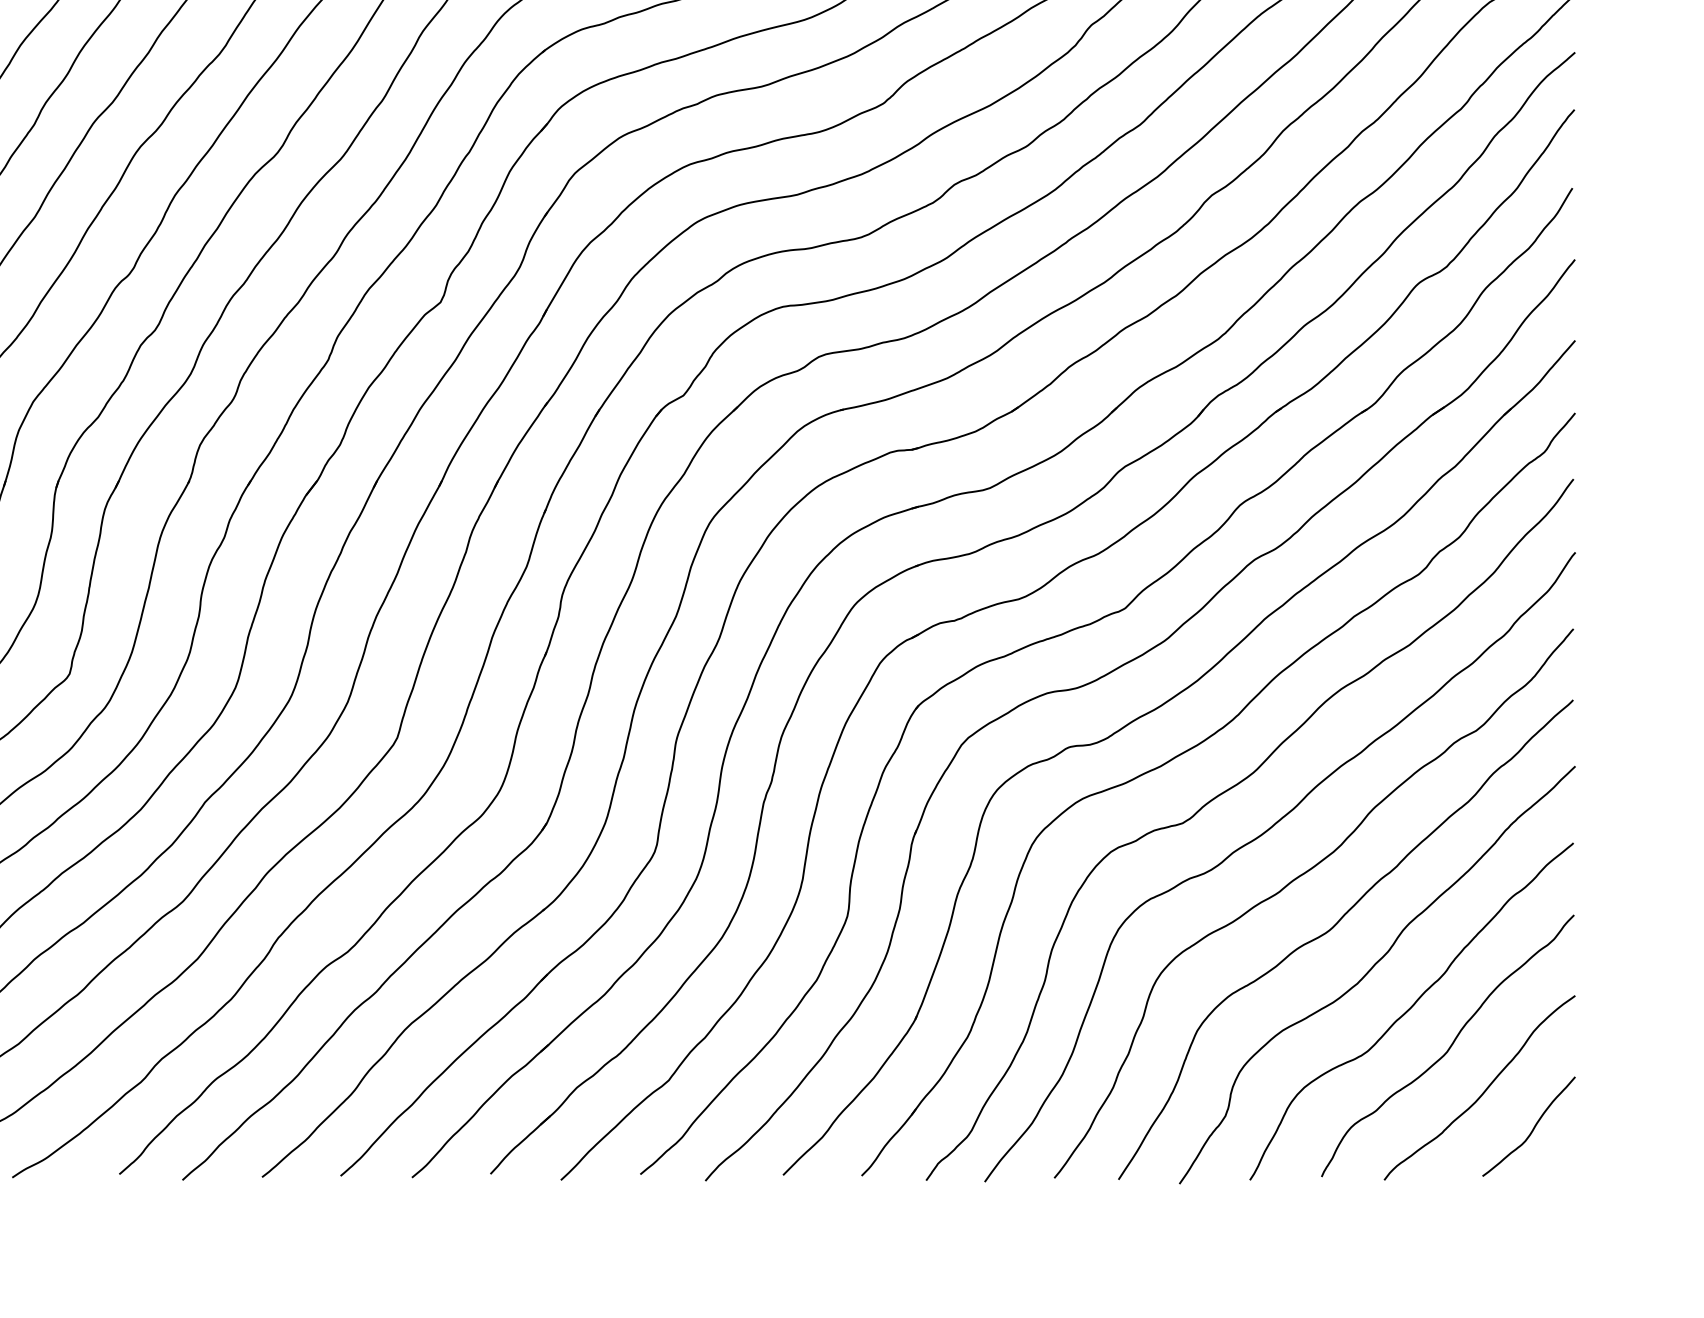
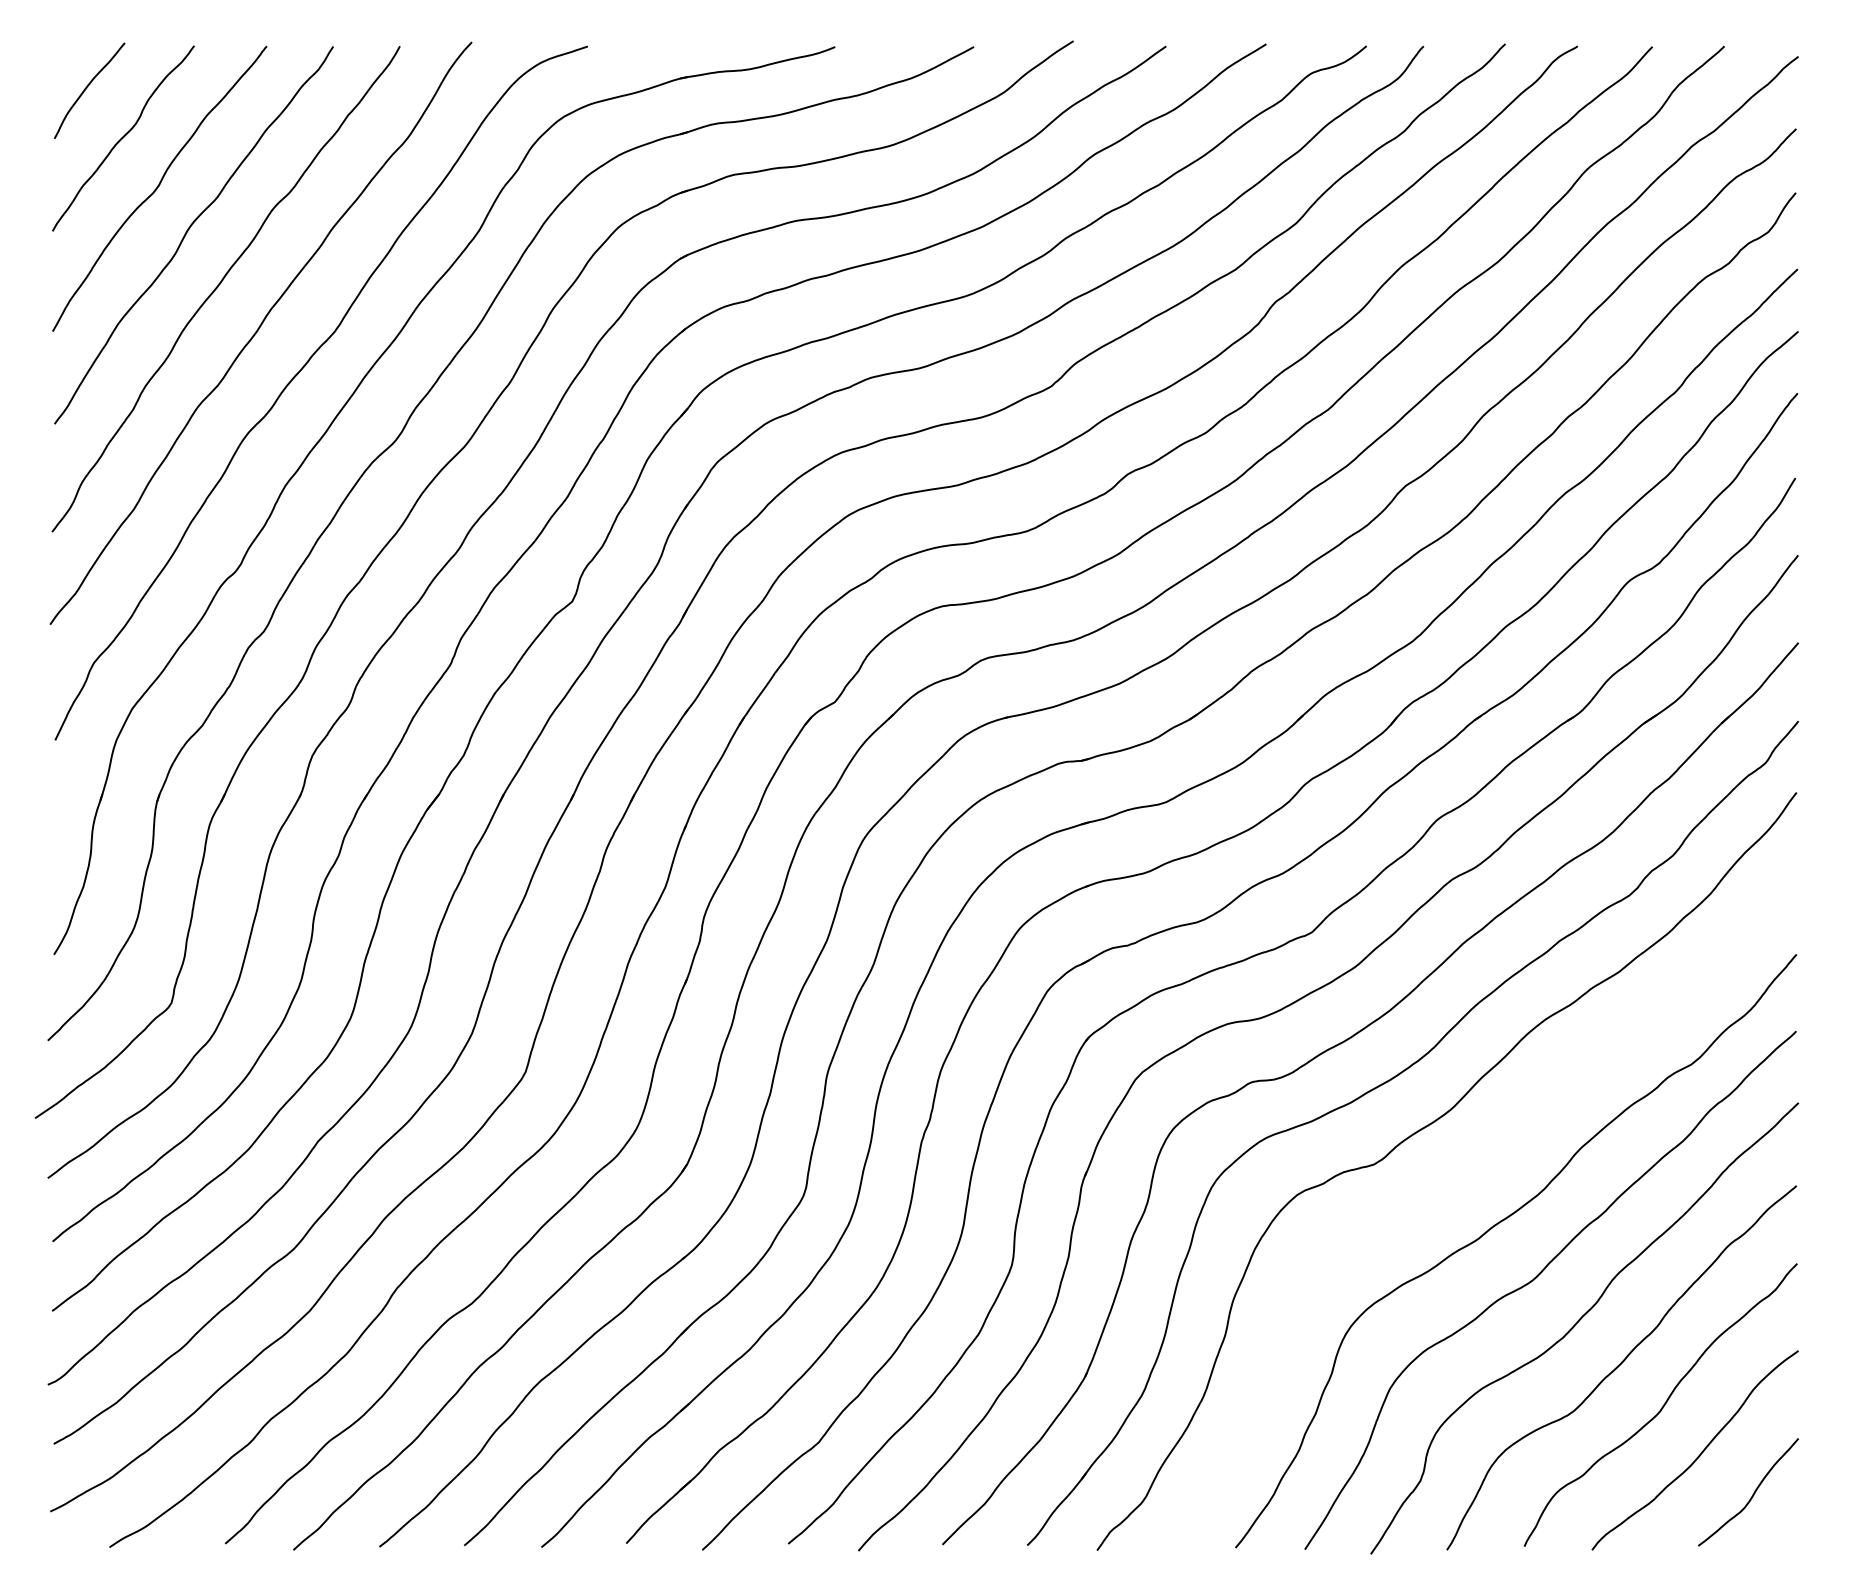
curve: (1261, 836) -> (1459, 1178), removed

